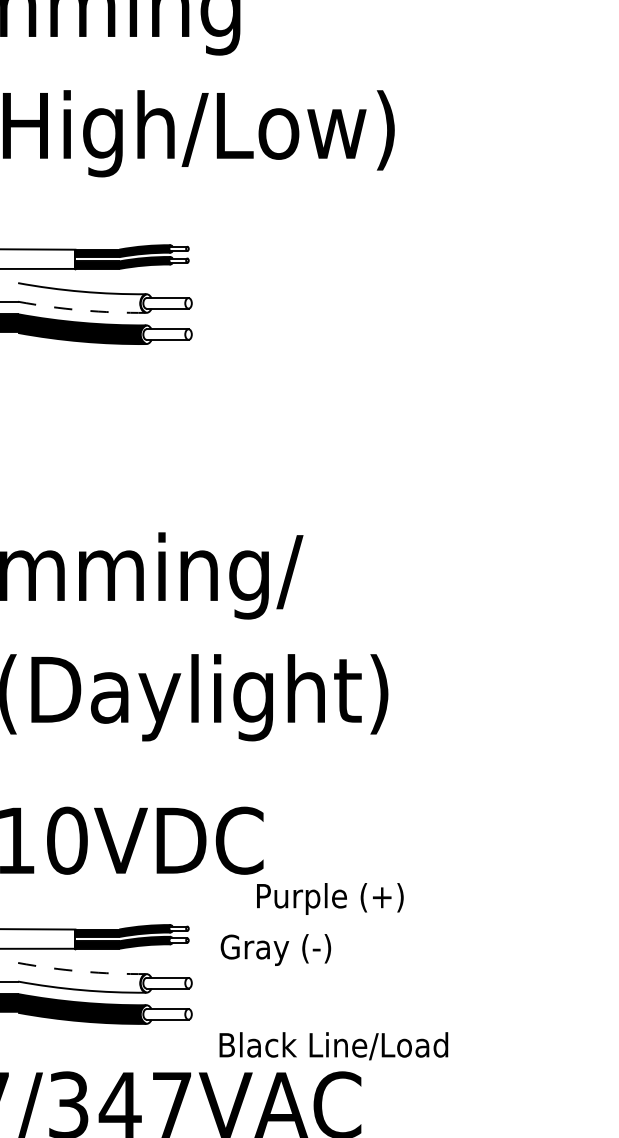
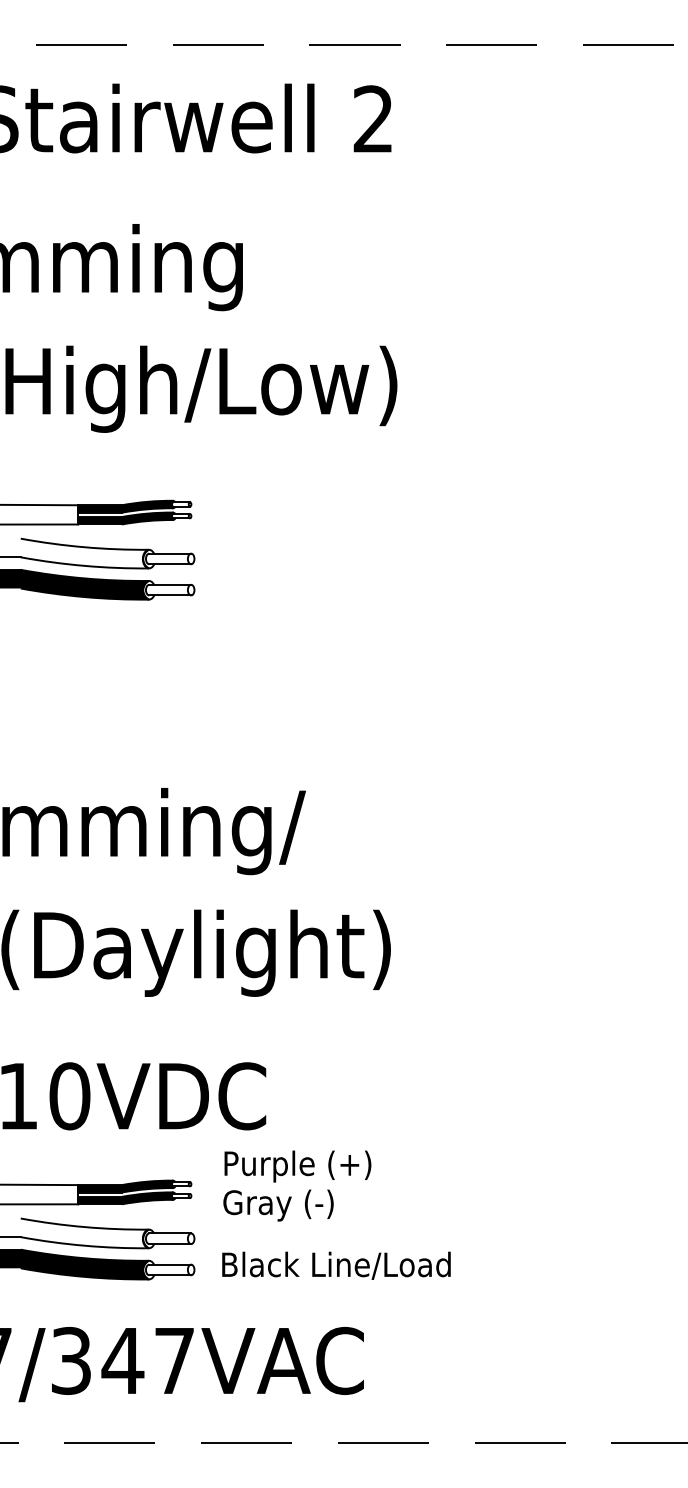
arc: (81, 309) -> (84, 565), dashed -> solid
text: (329, 898) -> (297, 1166), moved
arc: (81, 971) -> (84, 1227), dashed -> solid
text: (333, 1045) -> (336, 1265), moved

